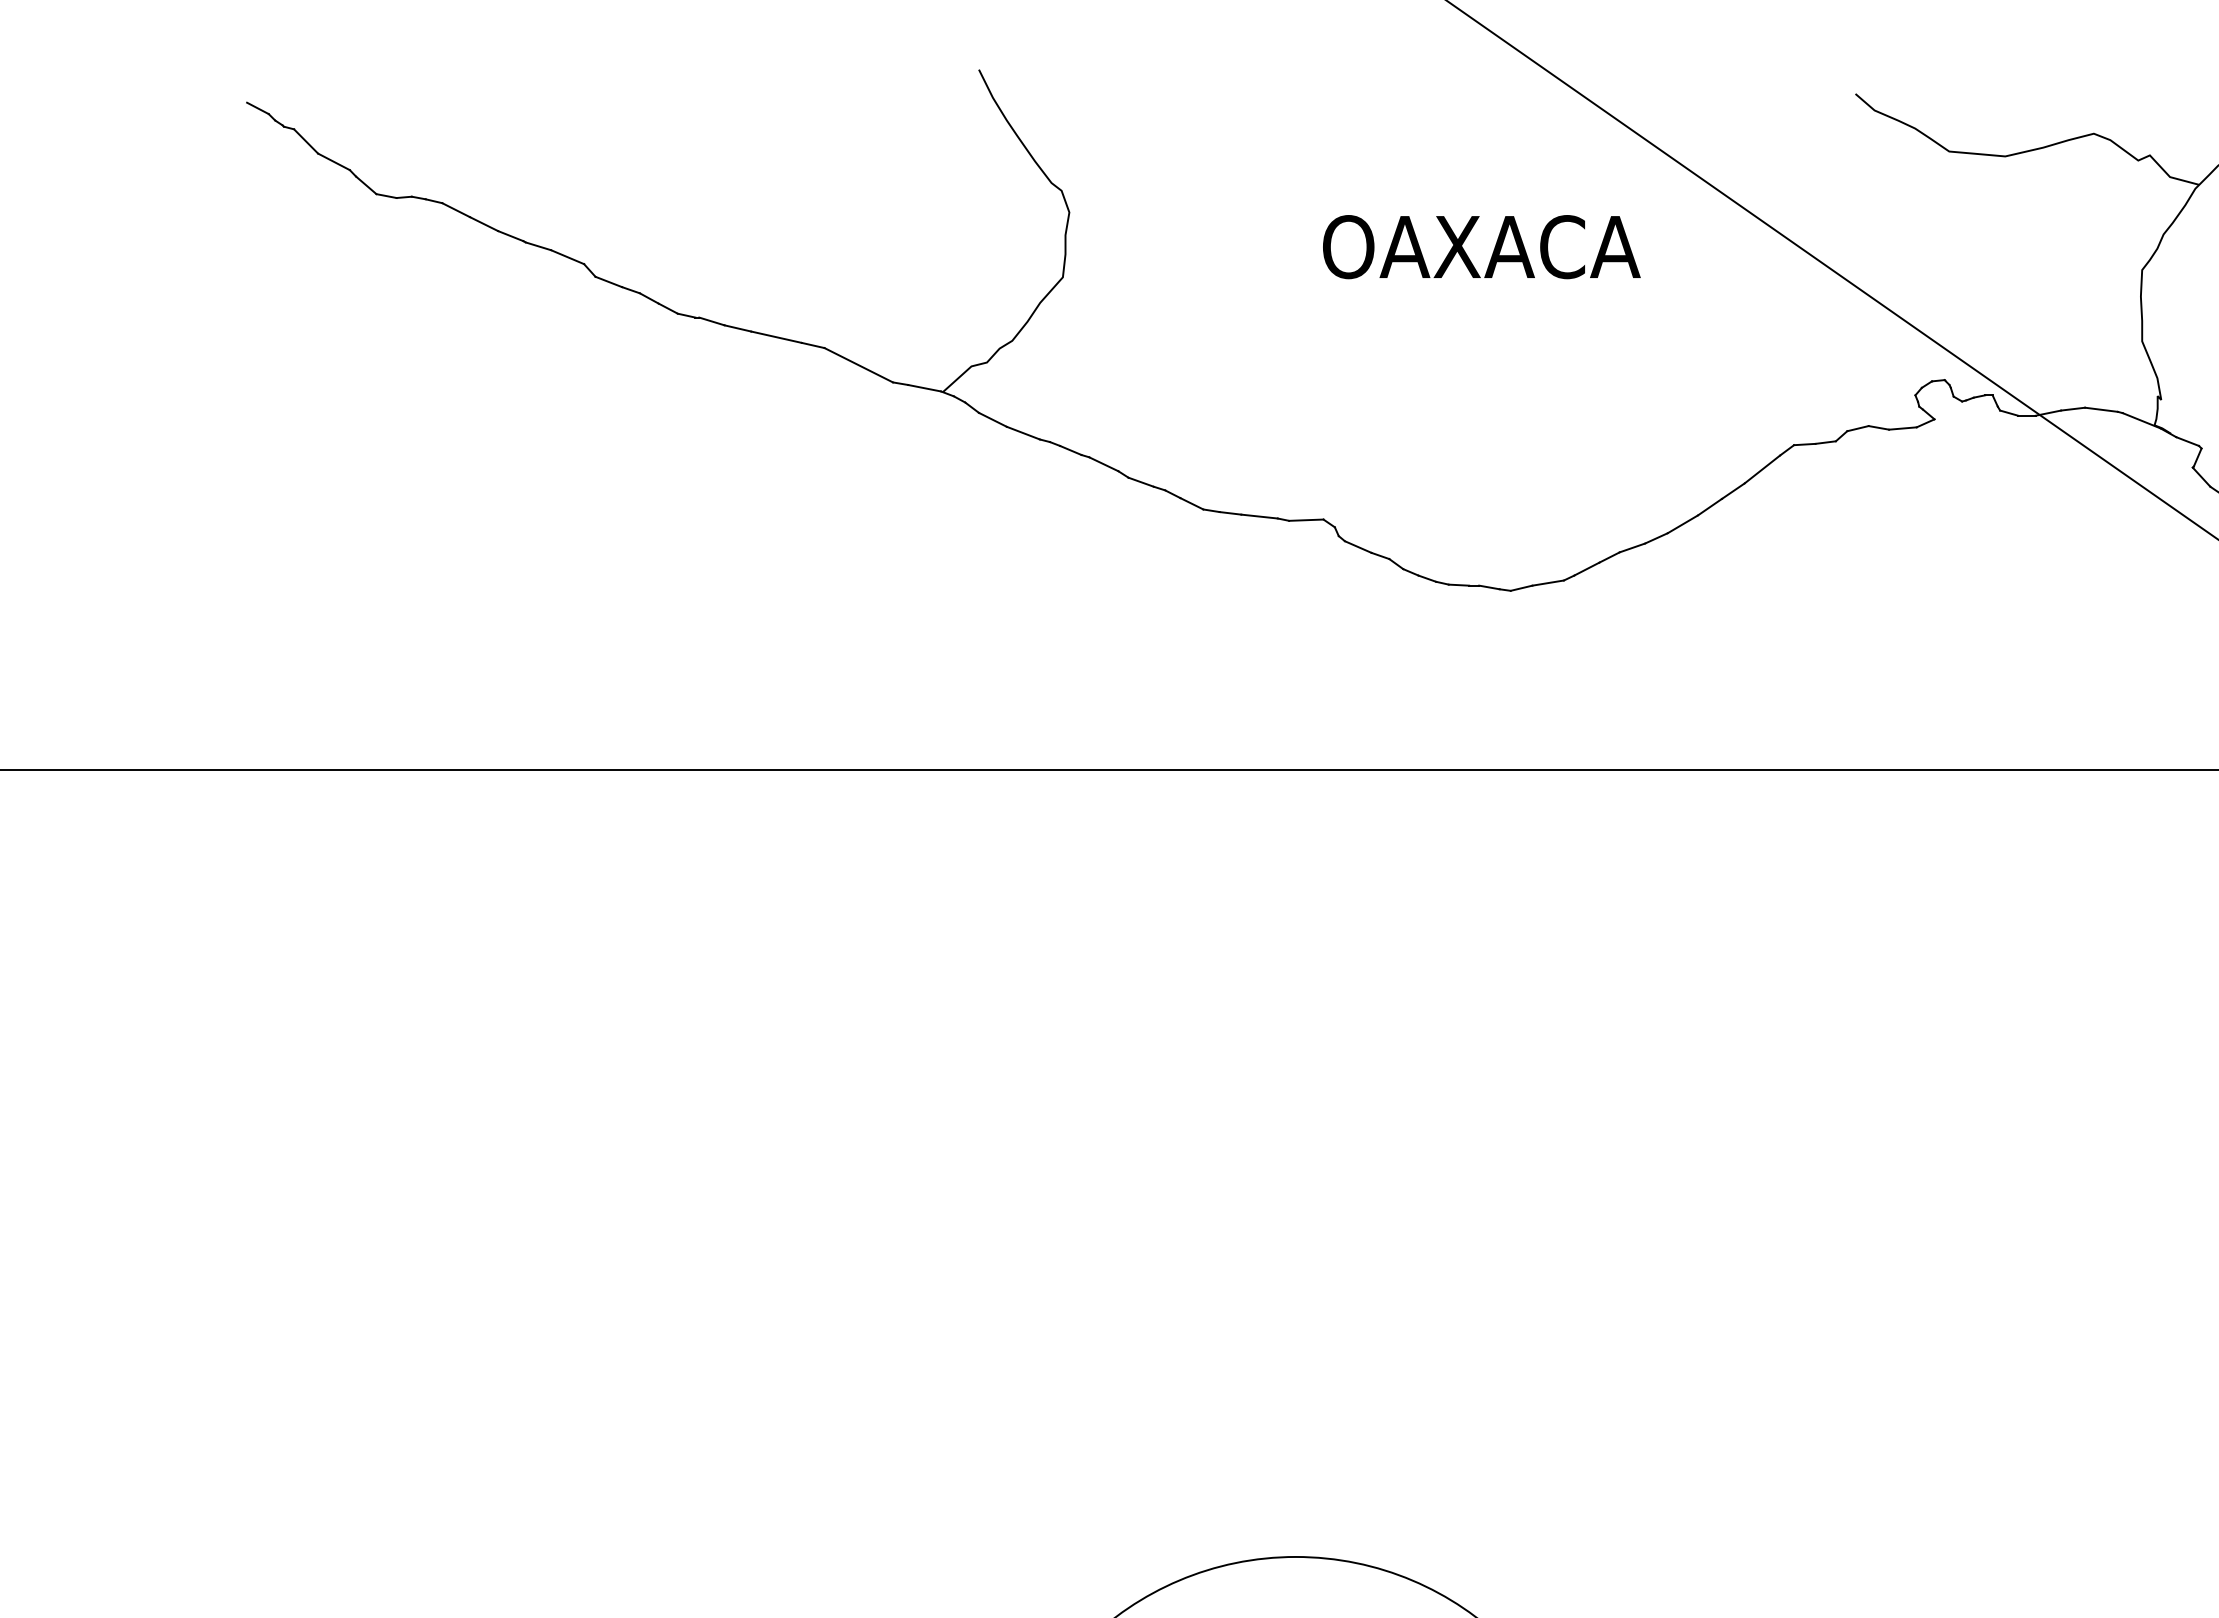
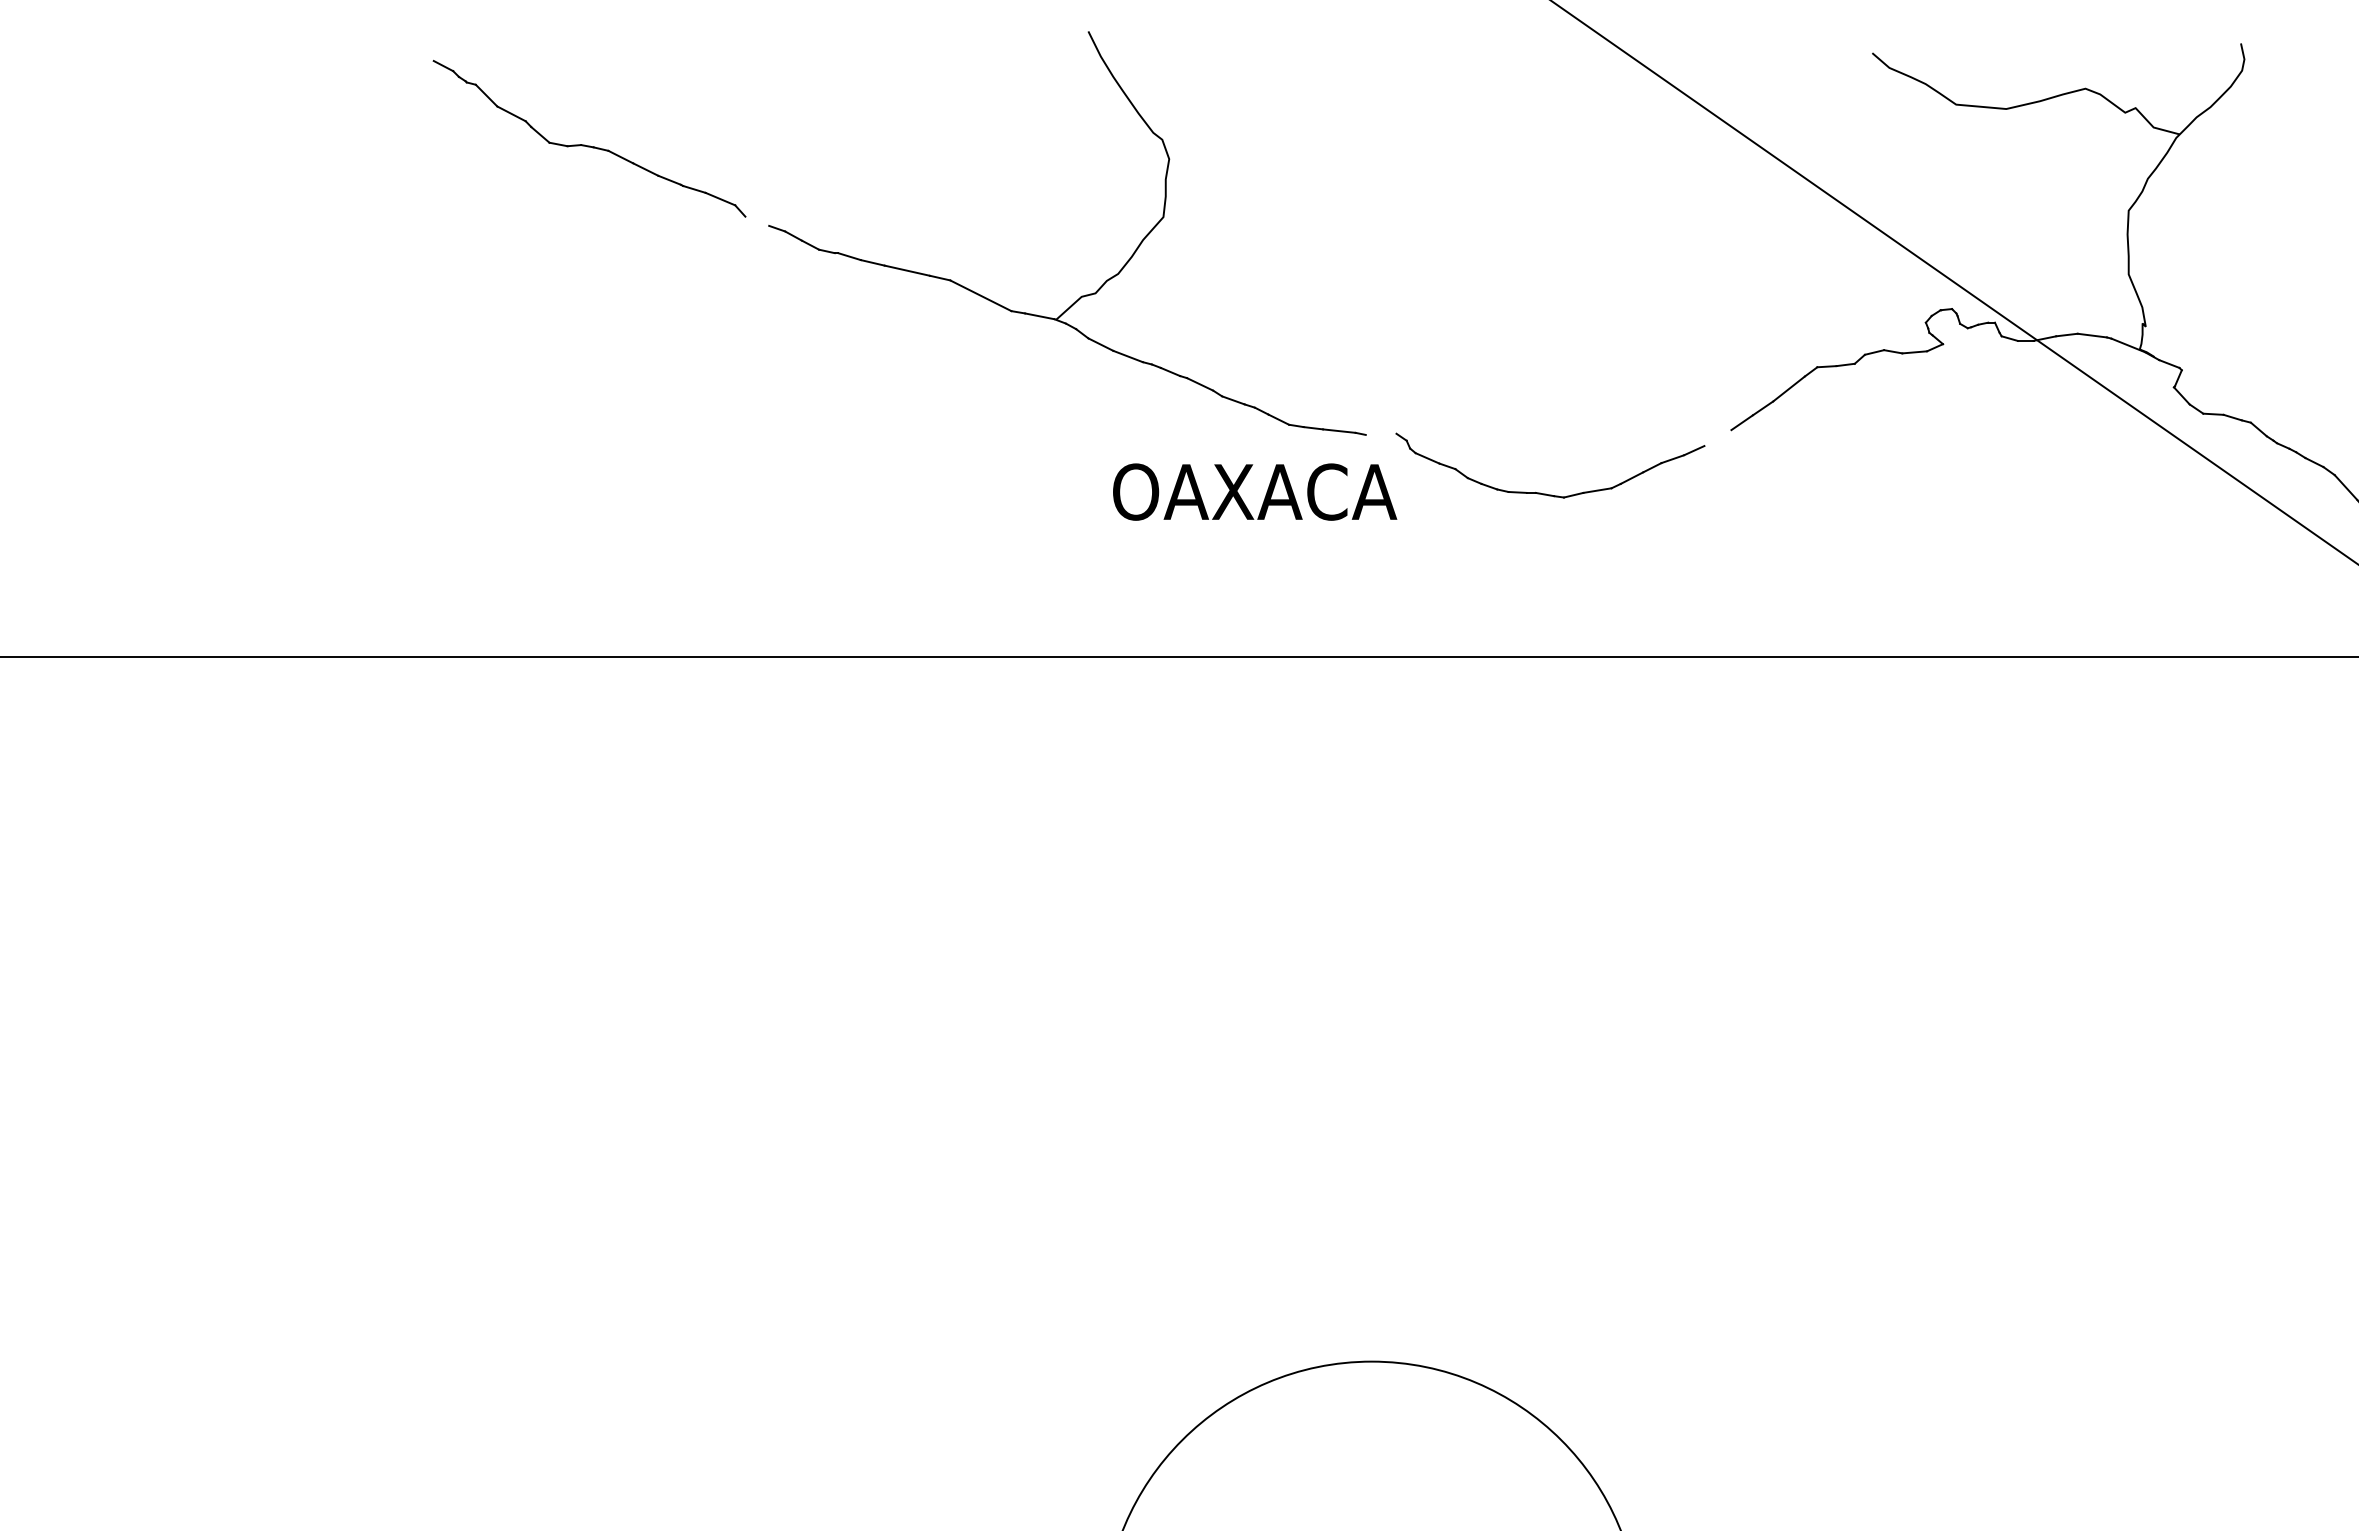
text: (1482, 246) -> (1255, 491), moved
line: (609, 281) -> (757, 220), removed
line: (1305, 519) -> (1380, 433), removed
line: (1682, 524) -> (1717, 438), removed

